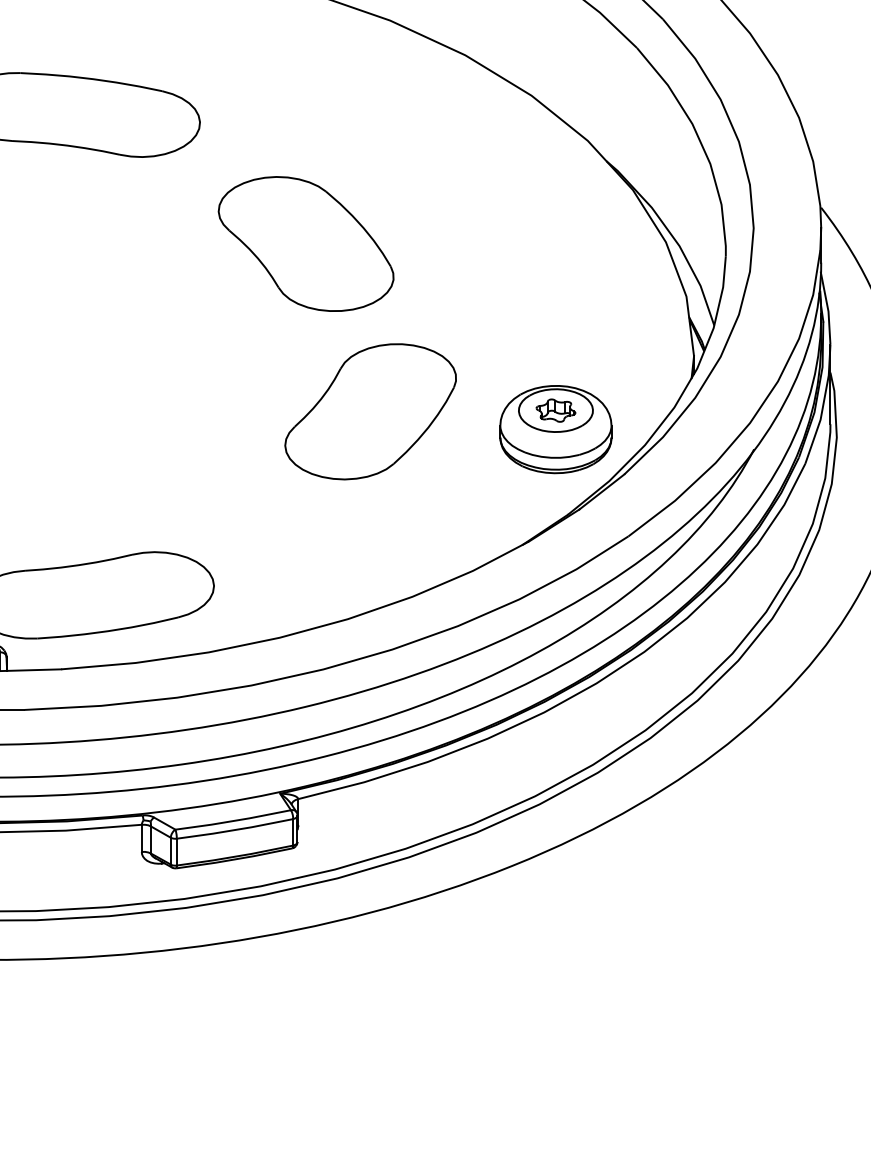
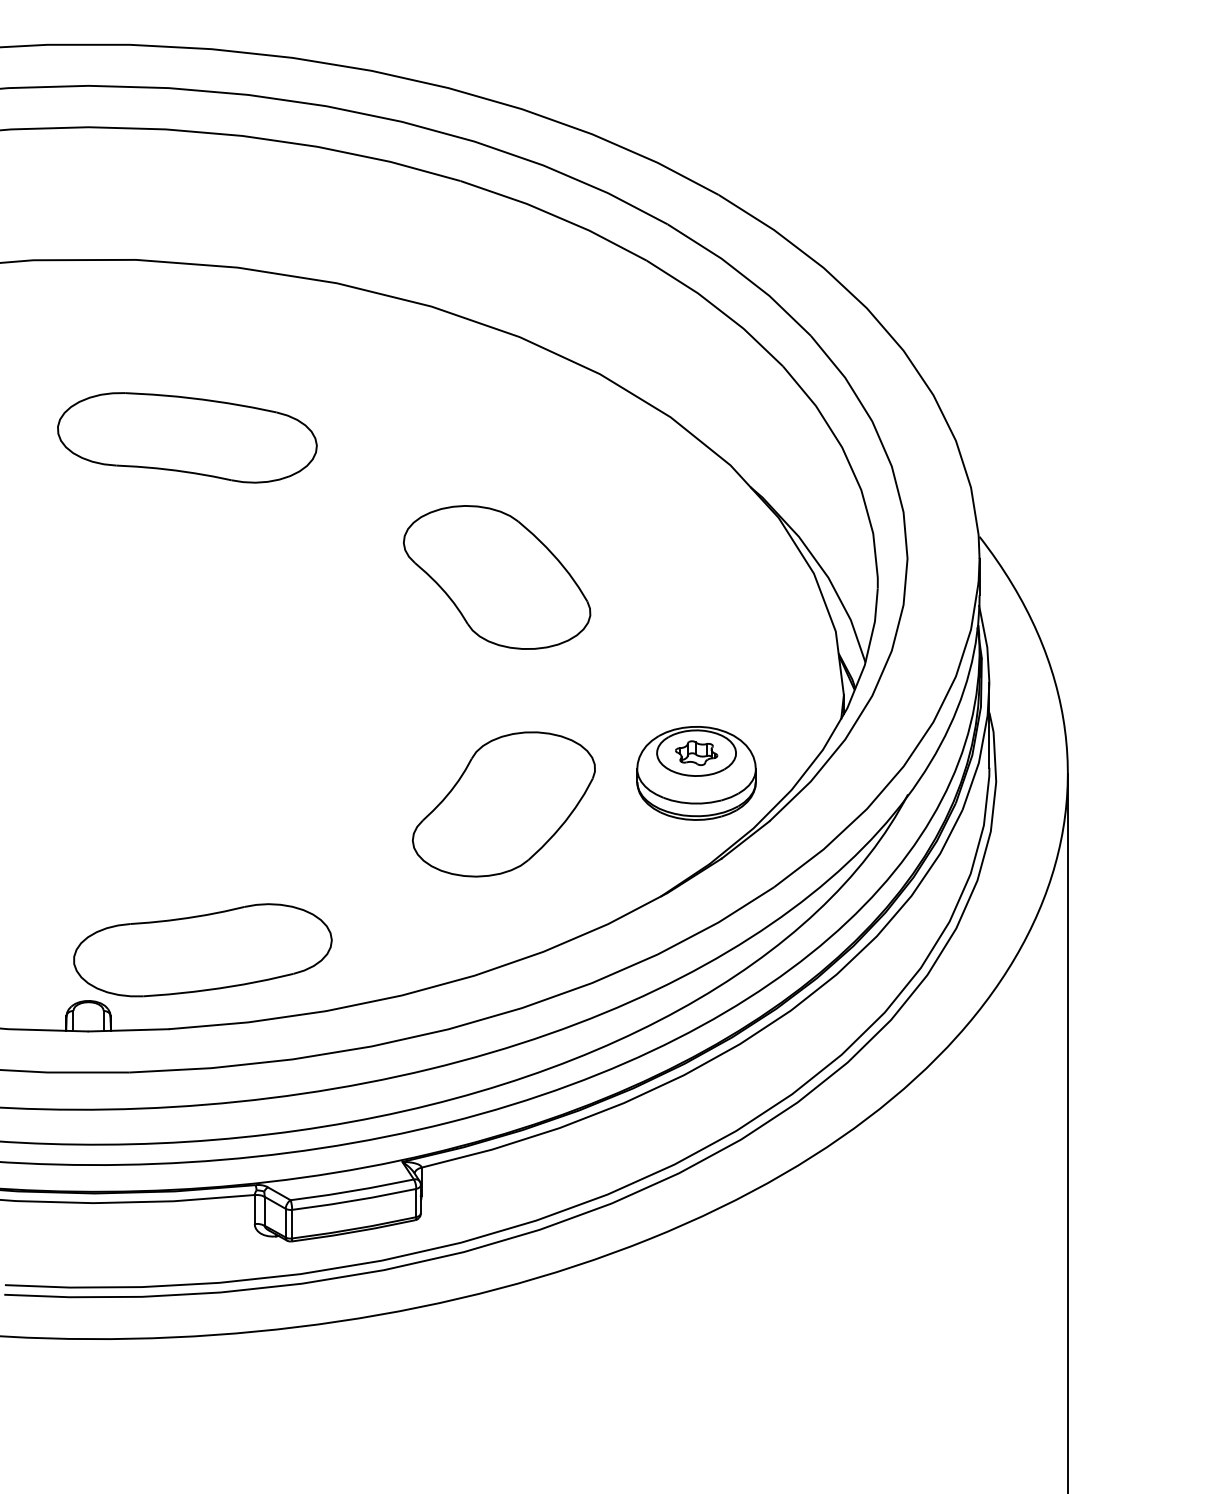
part: (306, 244) -> (497, 577), moved
part: (370, 411) -> (503, 804), moved

